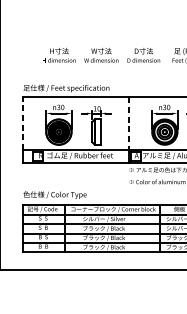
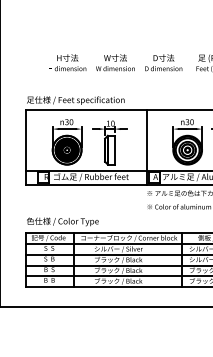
line: (23, 123) -> (26, 140), dashed -> solid
line: (128, 124) -> (146, 141), dashed -> solid

